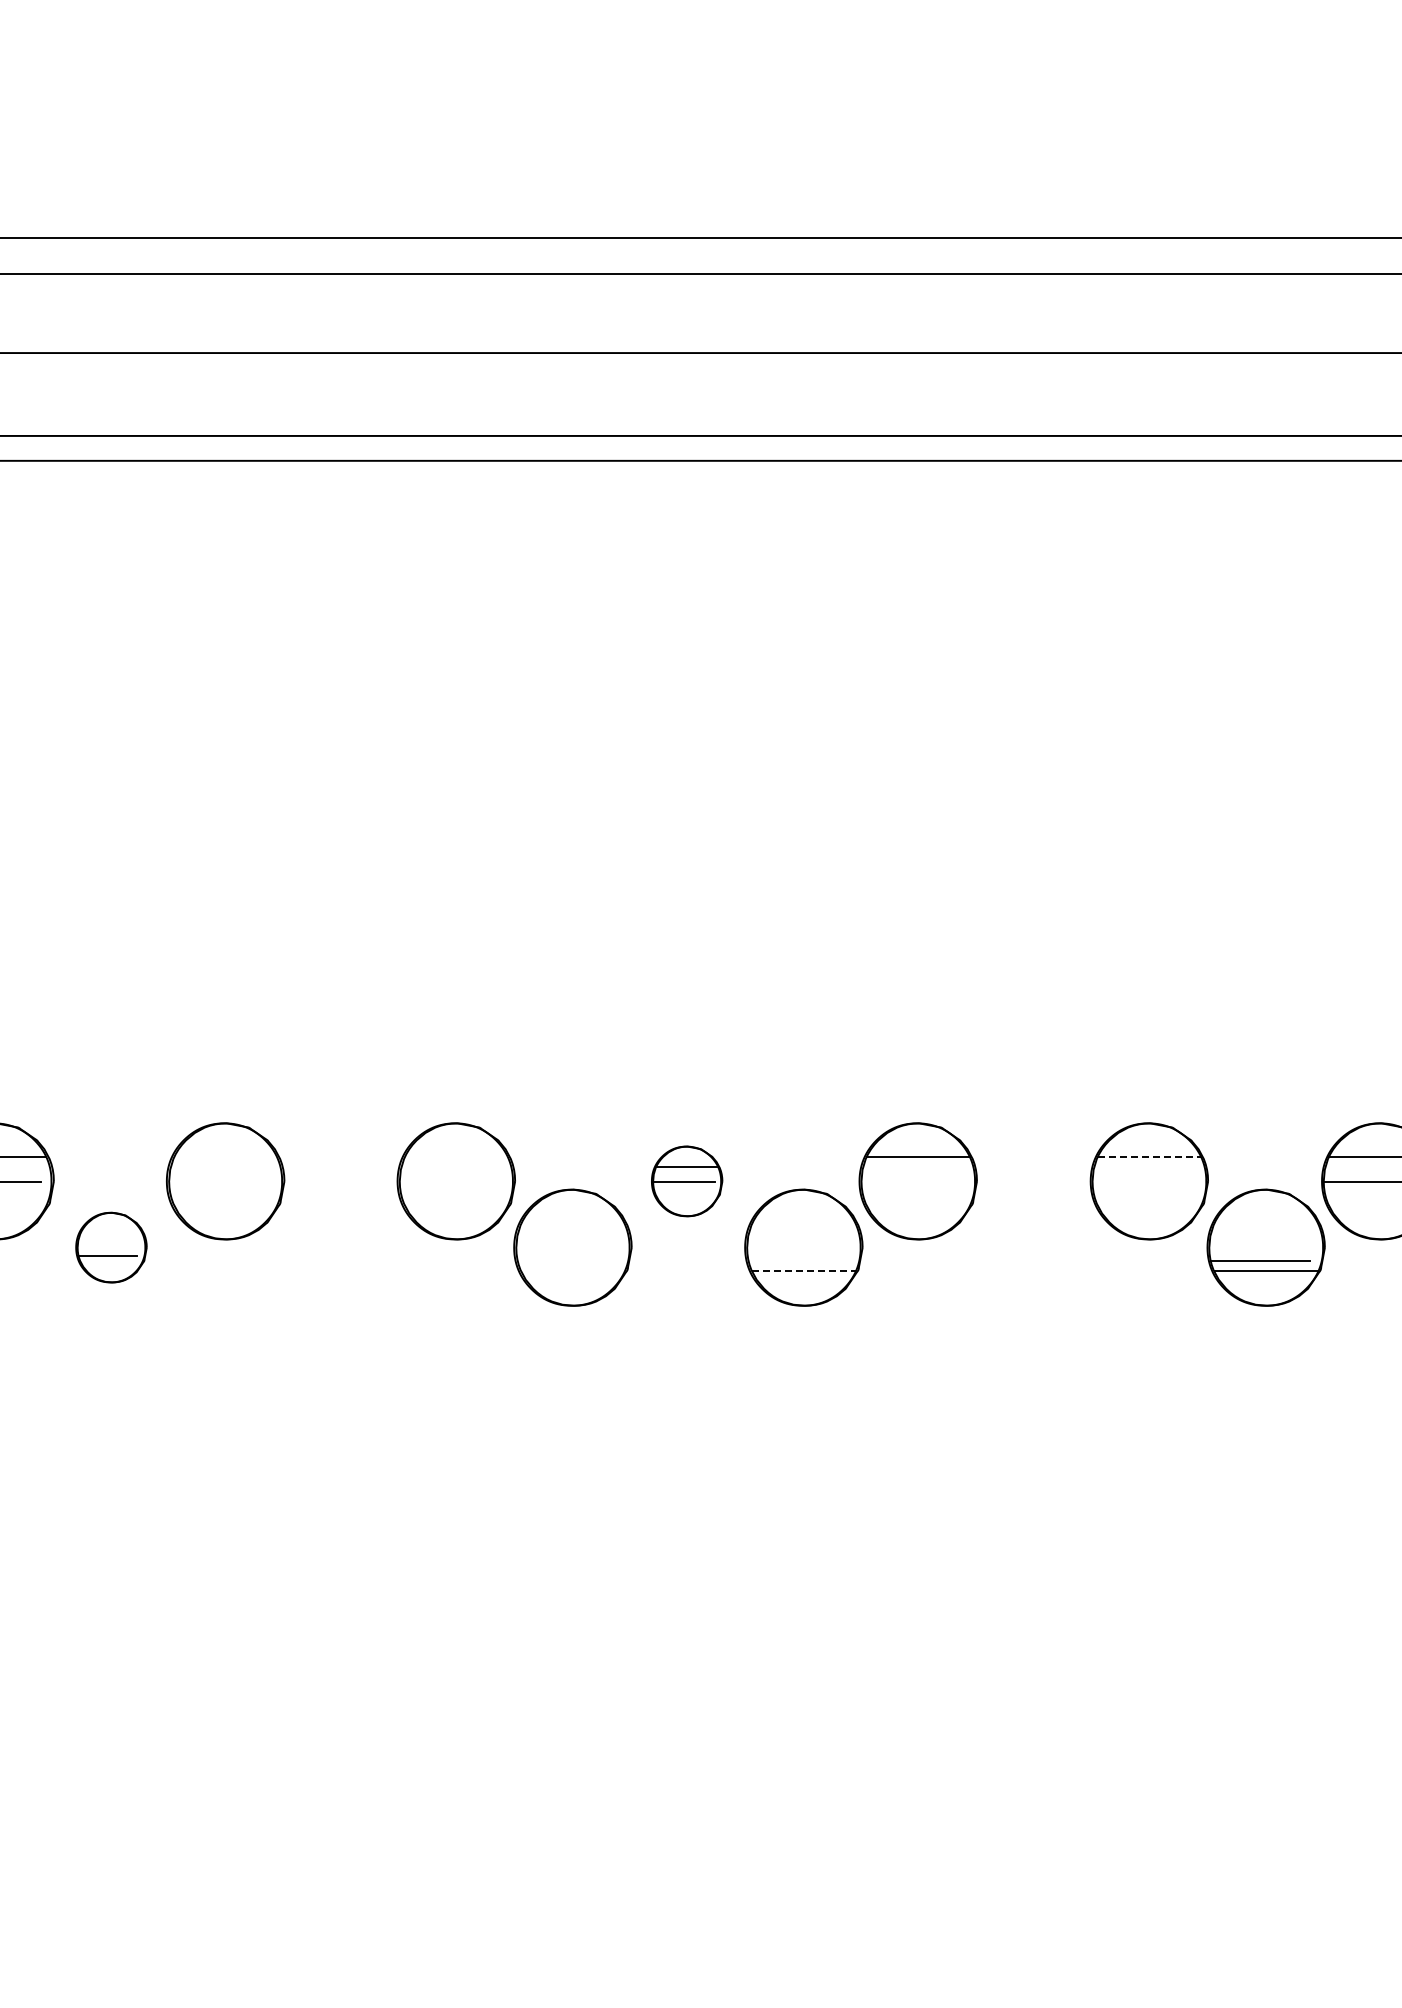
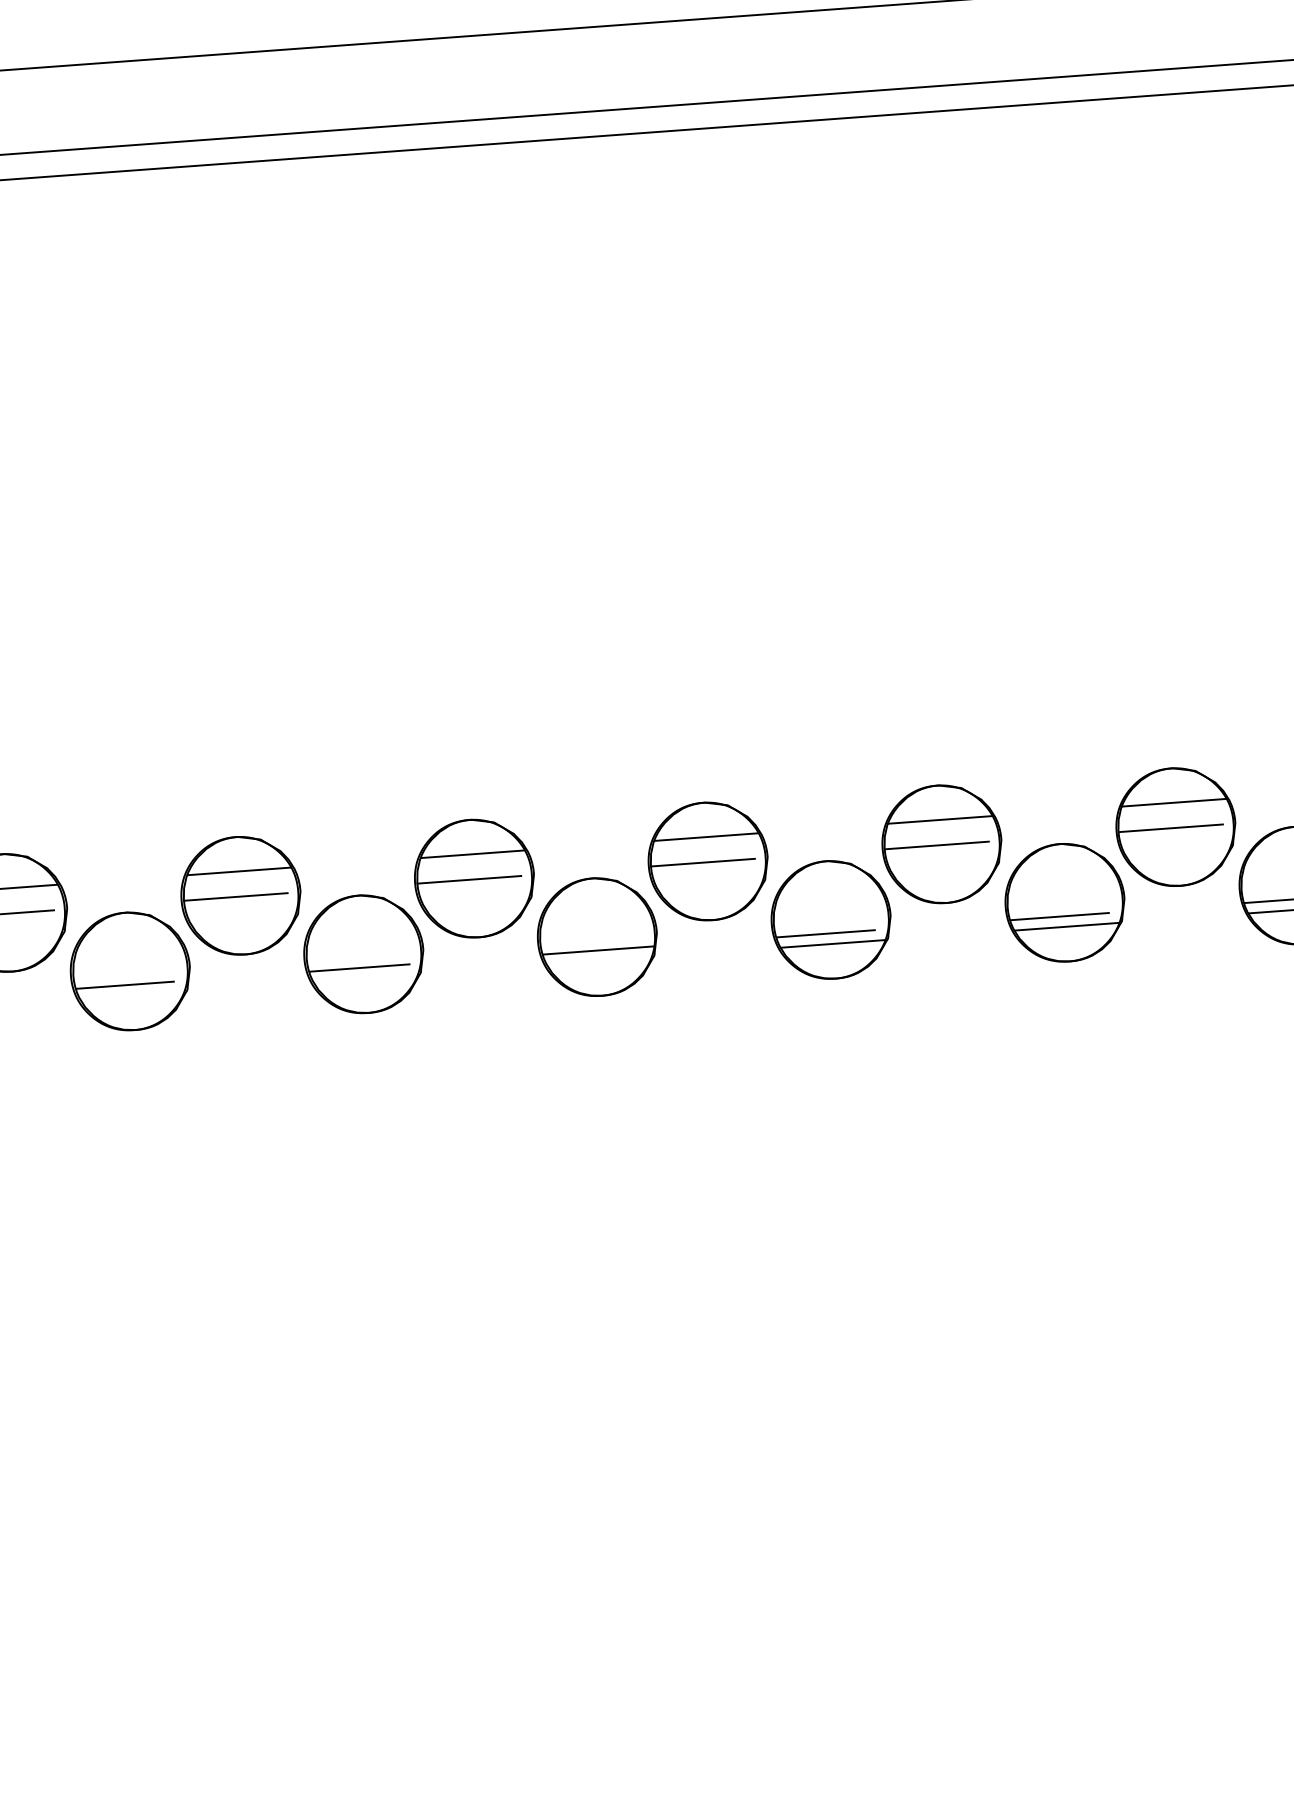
line: (225, 1157) -> (239, 871), added
line: (456, 1157) -> (472, 854), added
line: (1150, 1157) -> (1175, 802), dashed -> solid
part: (686, 1181) -> (707, 861), size x1.67
line: (220, 1182) -> (235, 897), added
line: (451, 1182) -> (469, 880), added
line: (912, 1182) -> (936, 845), added
line: (1143, 1182) -> (1170, 828), added
part: (111, 1247) -> (130, 971), size x1.67
part: (341, 1247) -> (363, 954), added
part: (1034, 1247) -> (1064, 902), added
line: (572, 1260) -> (597, 950), added
line: (797, 1260) -> (825, 933), added
line: (804, 1271) -> (833, 943), dashed -> solid

